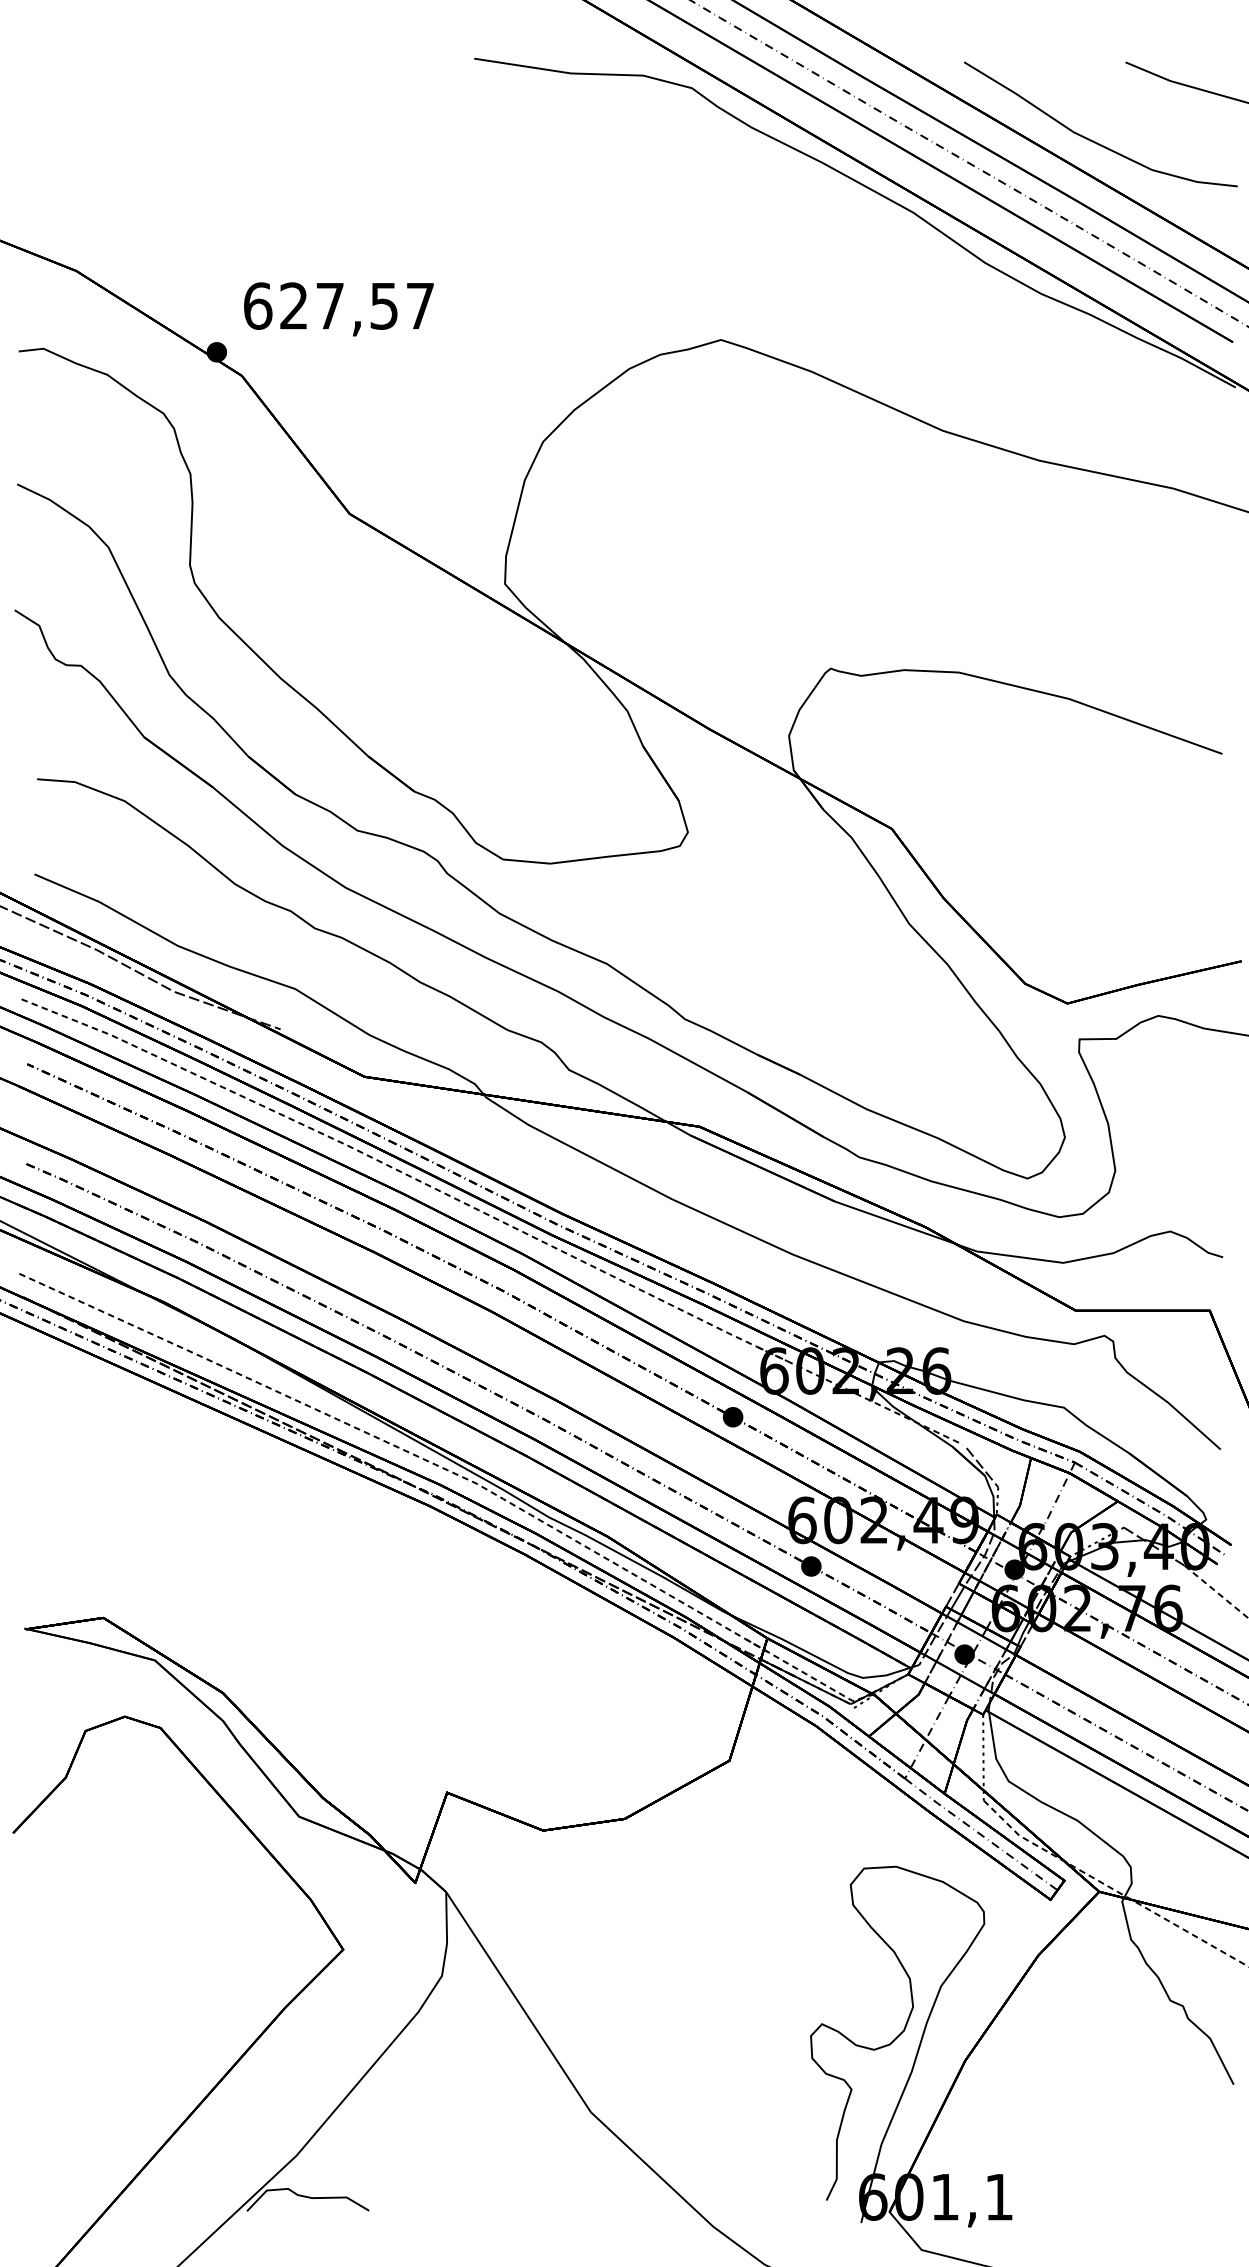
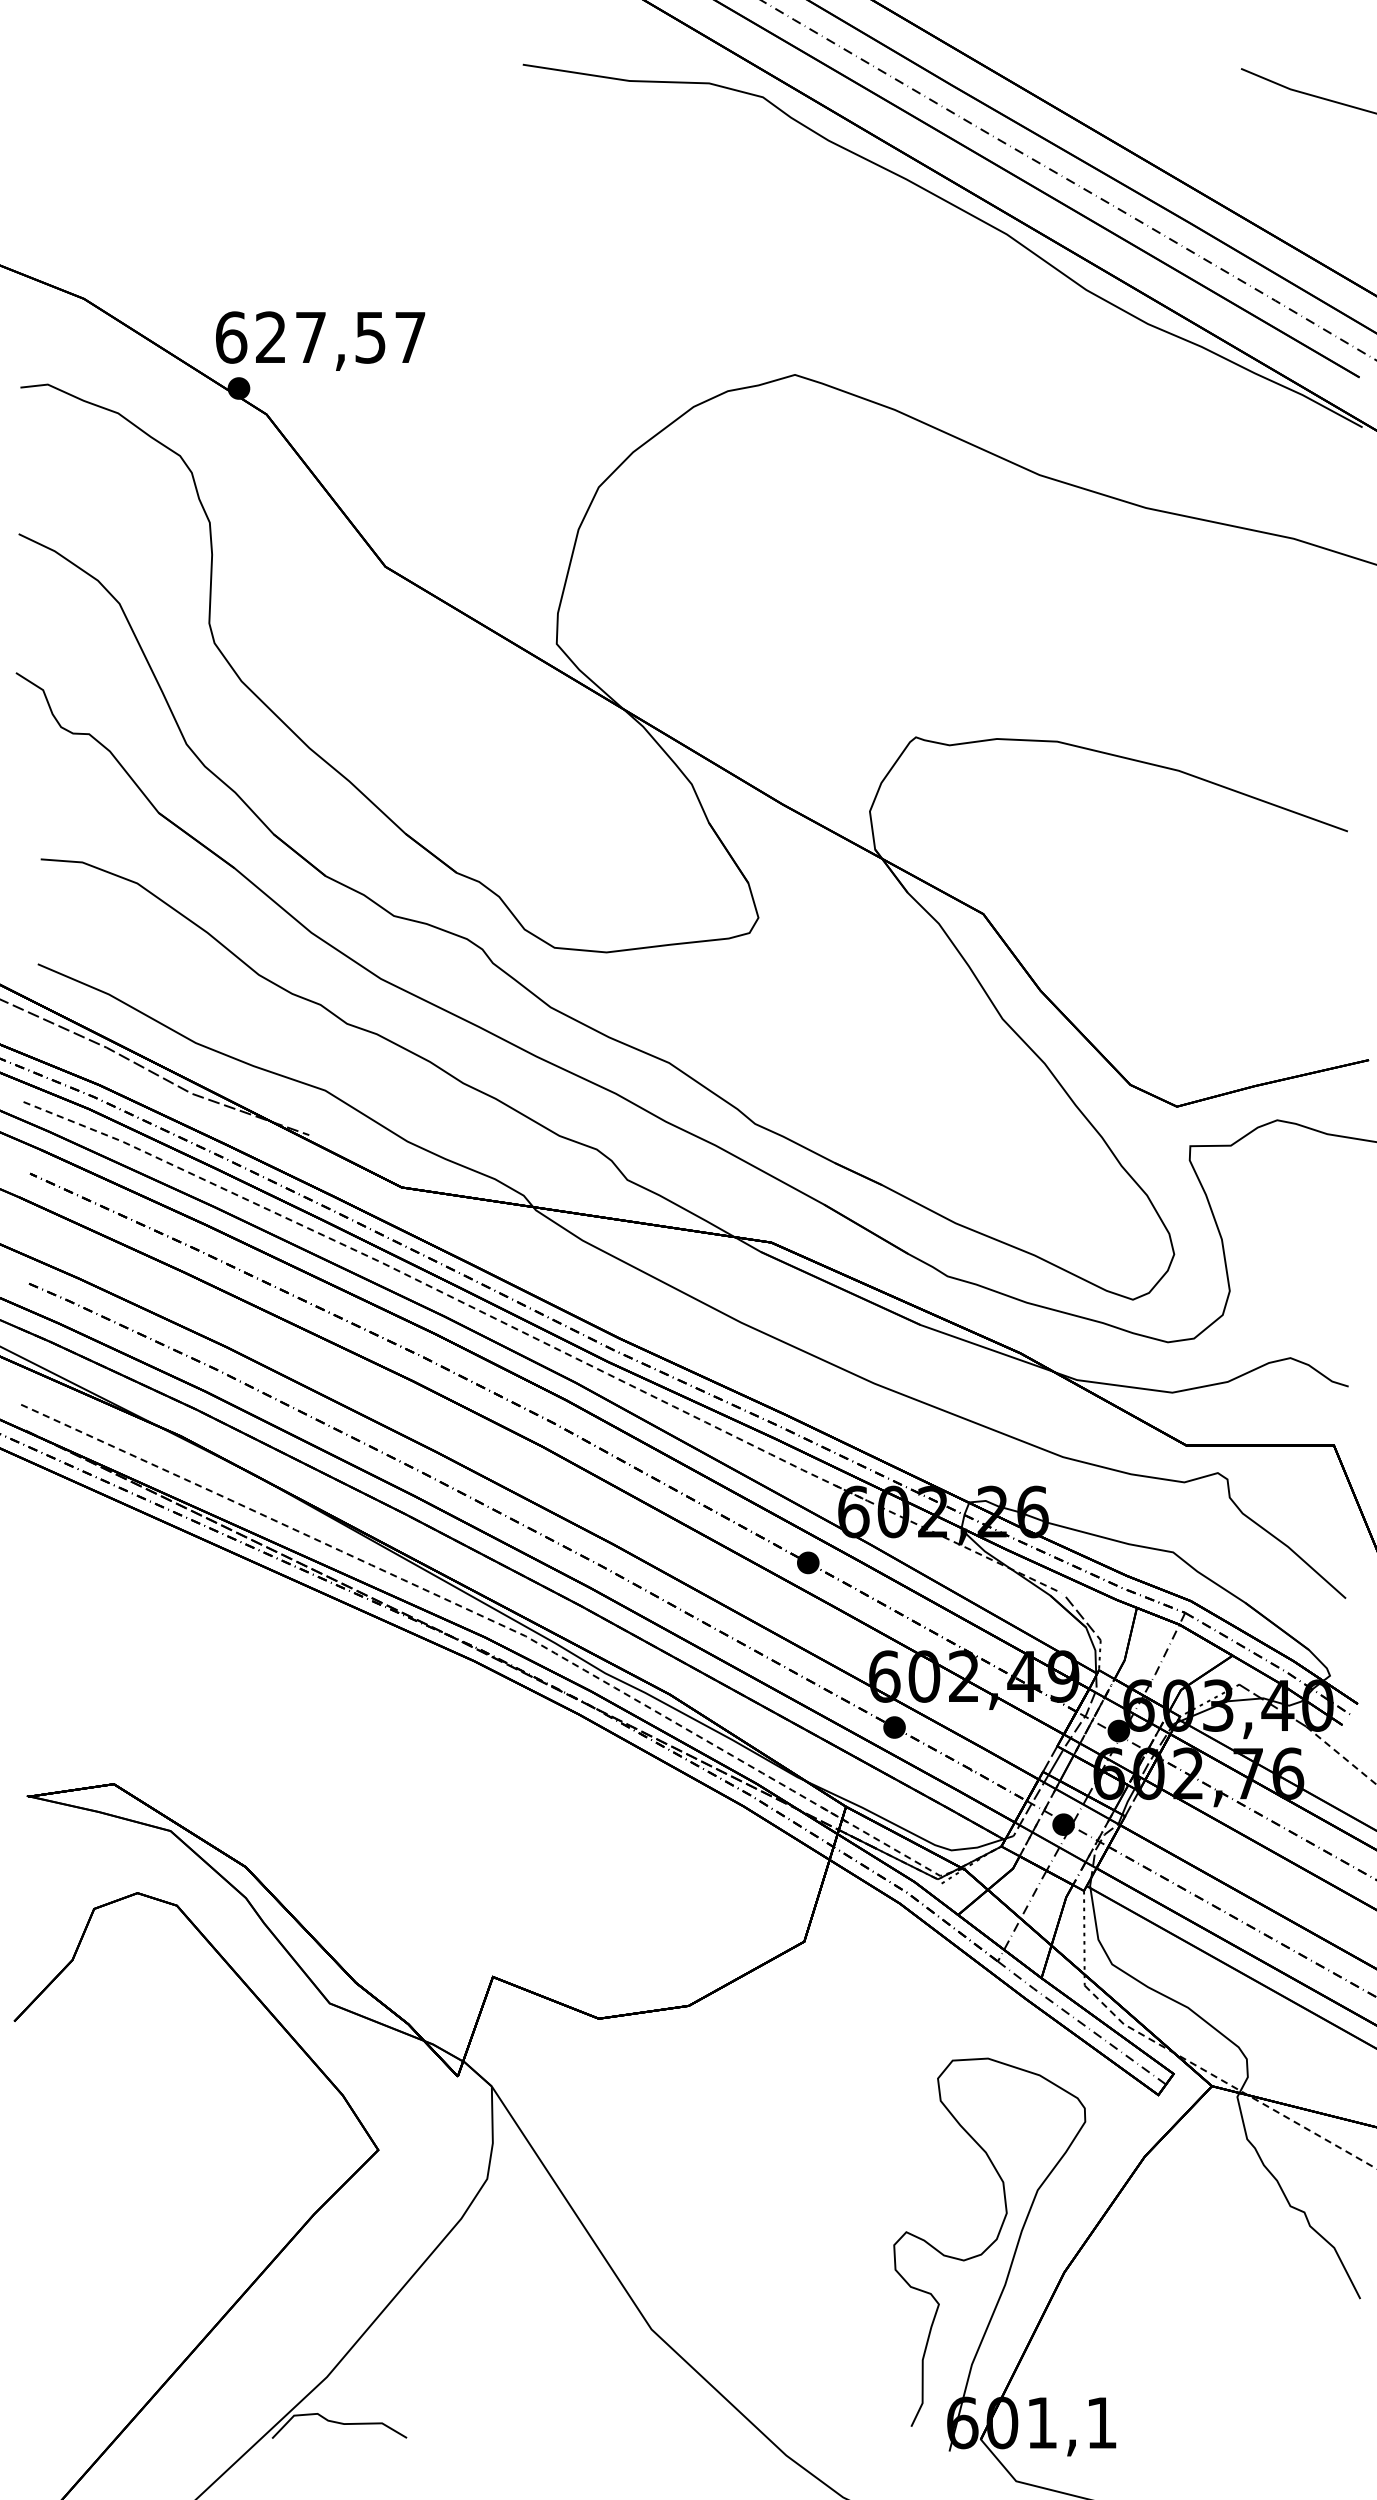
curve: (1092, 140) -> (1204, 154), removed
text: (338, 308) -> (320, 340), moved

